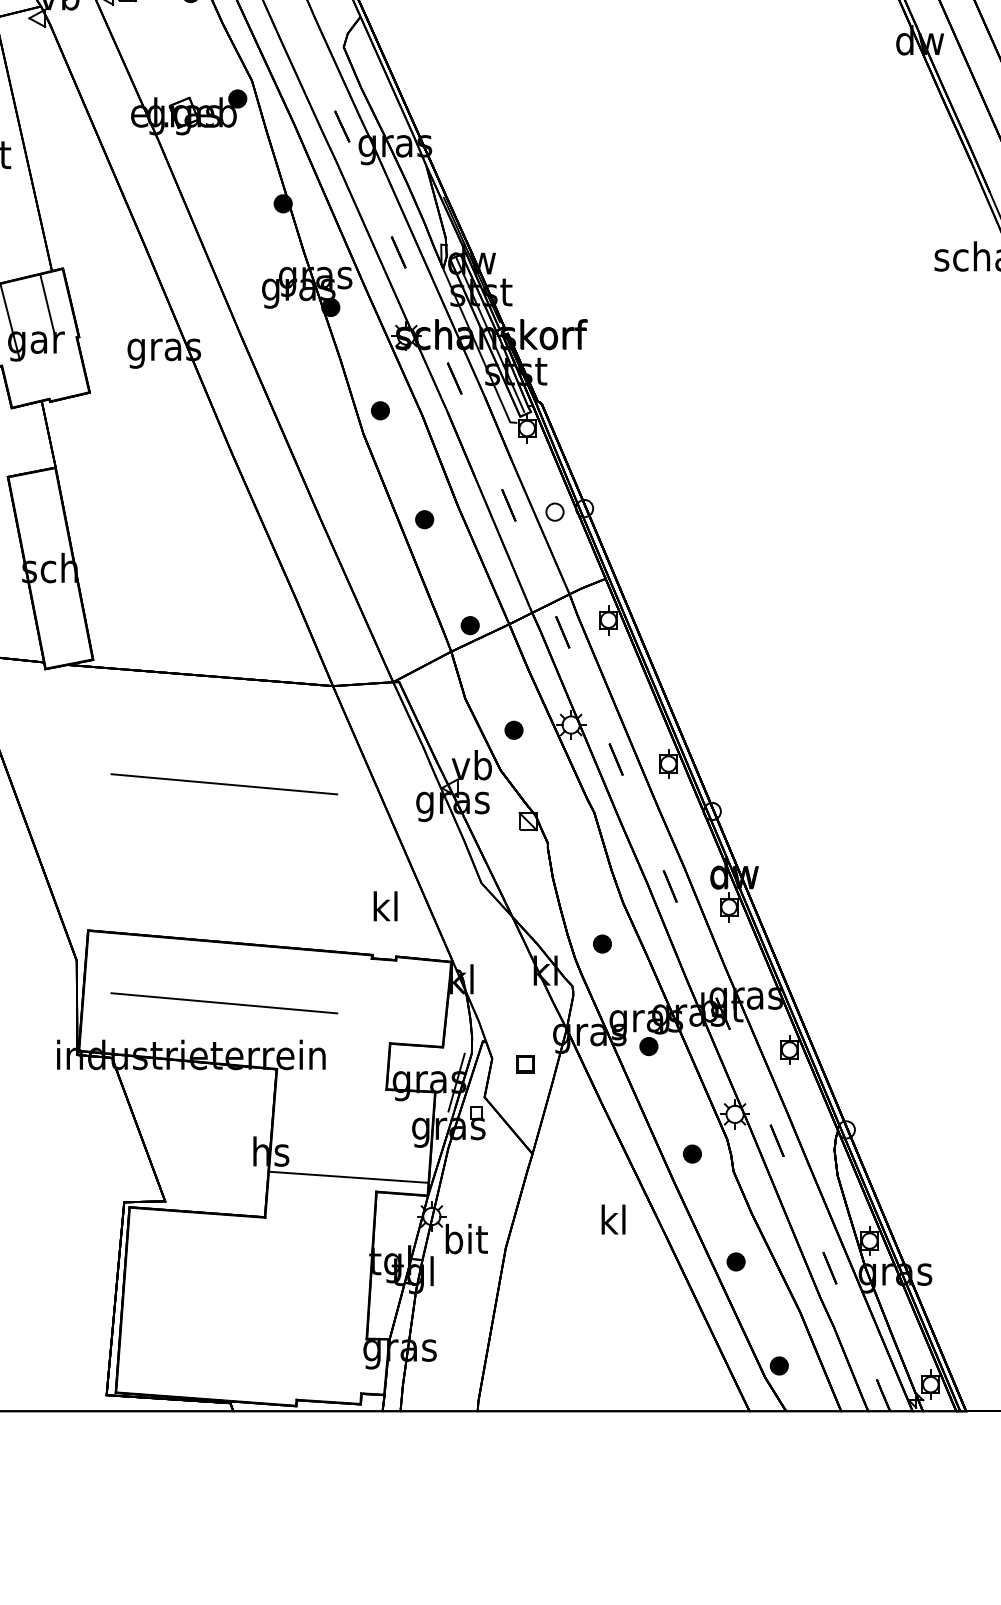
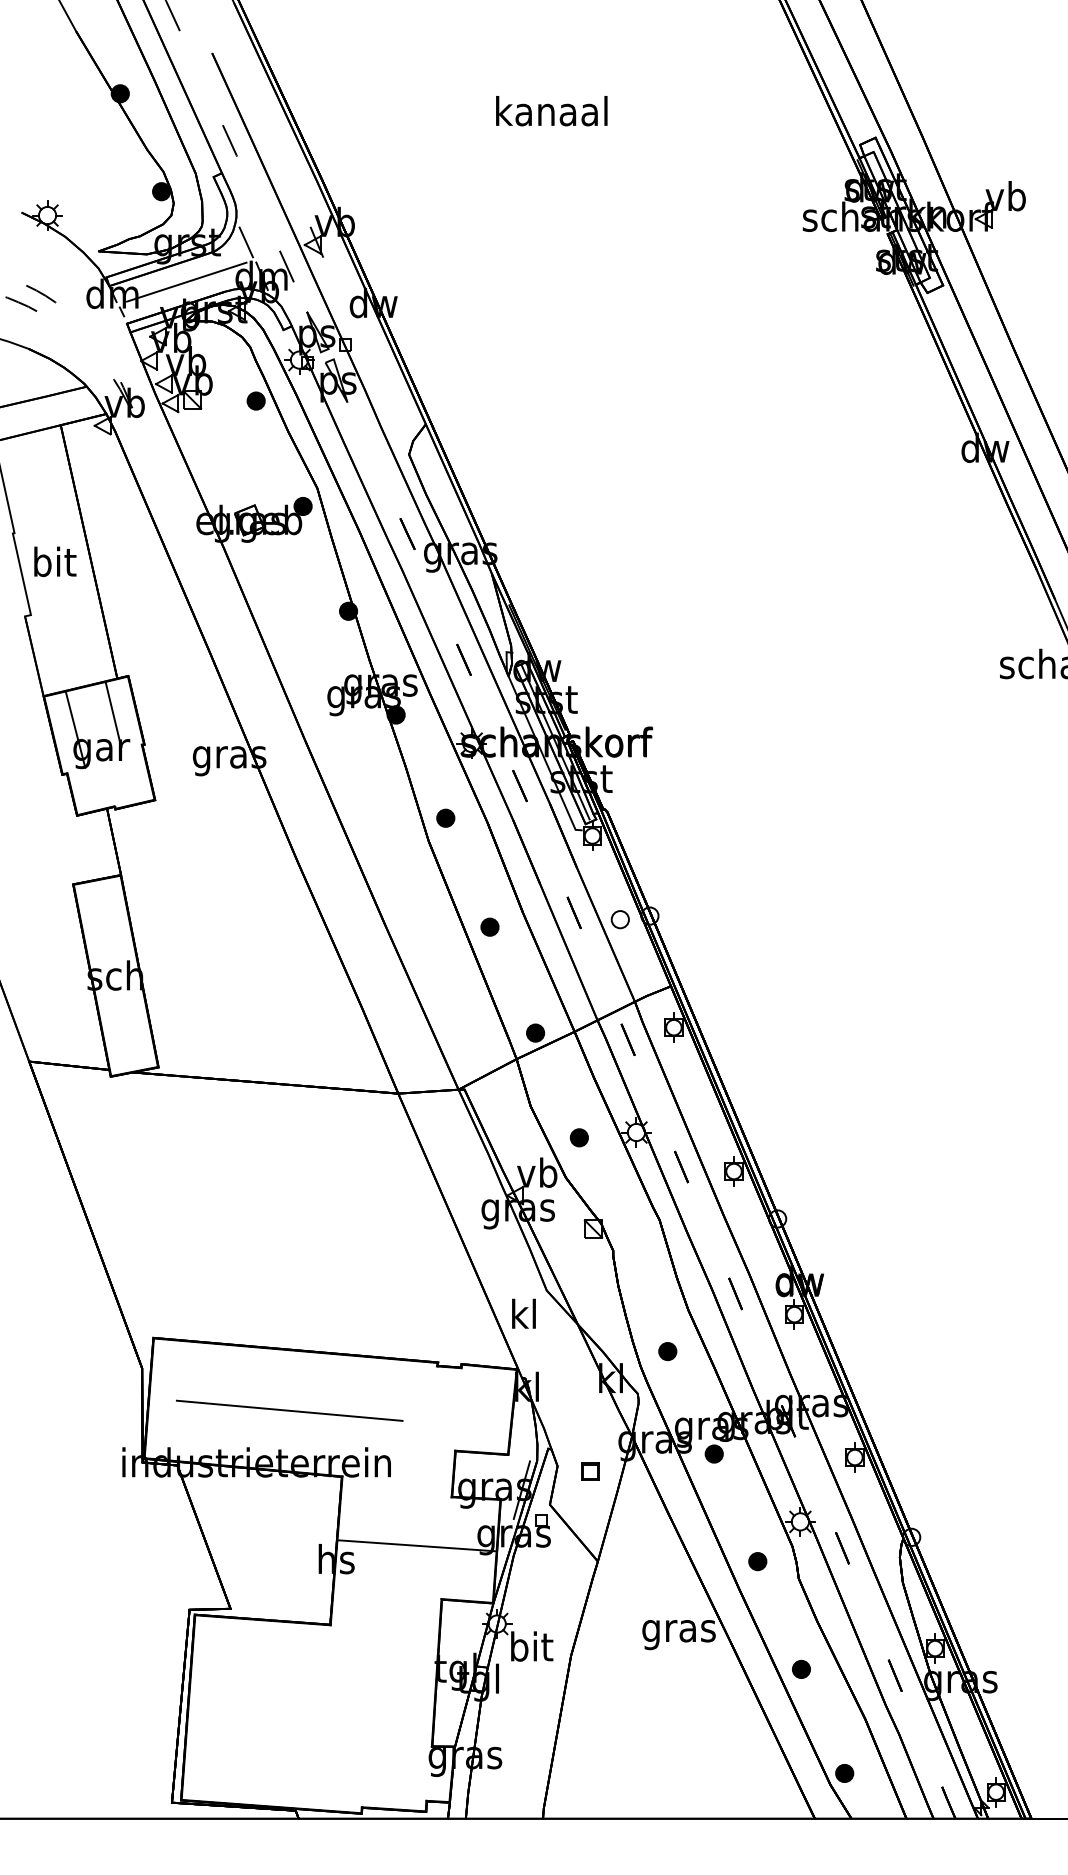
line: (224, 784) -> (289, 1191), removed
text: (385, 906) -> (523, 1313), moved
line: (349, 1177) -> (417, 1545), moved
text: (613, 1224) -> (678, 1631), kl -> gras

